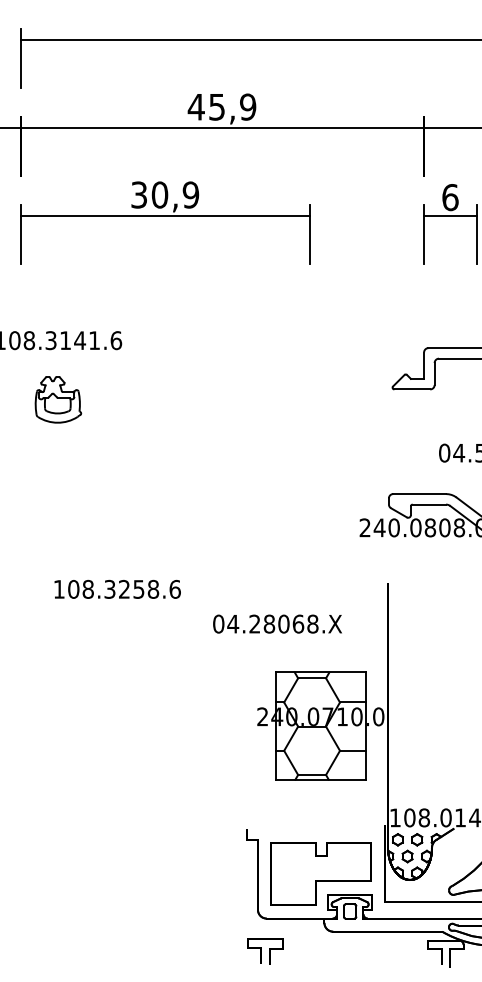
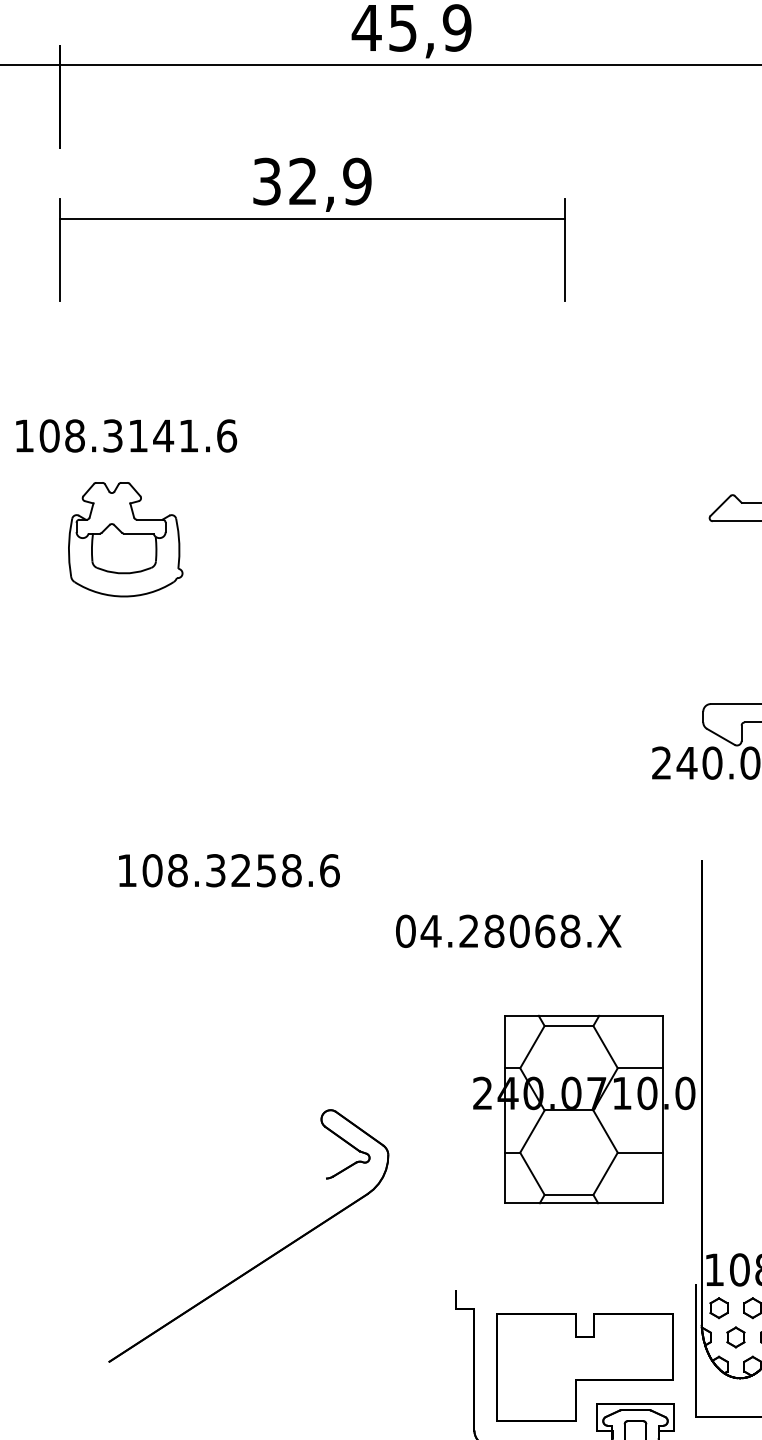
text: (159, 194) -> (302, 180), 30,9 -> 32,9
part: (58, 399) -> (125, 538), size x1.43
part: (137, 811) -> (263, 1258), added

